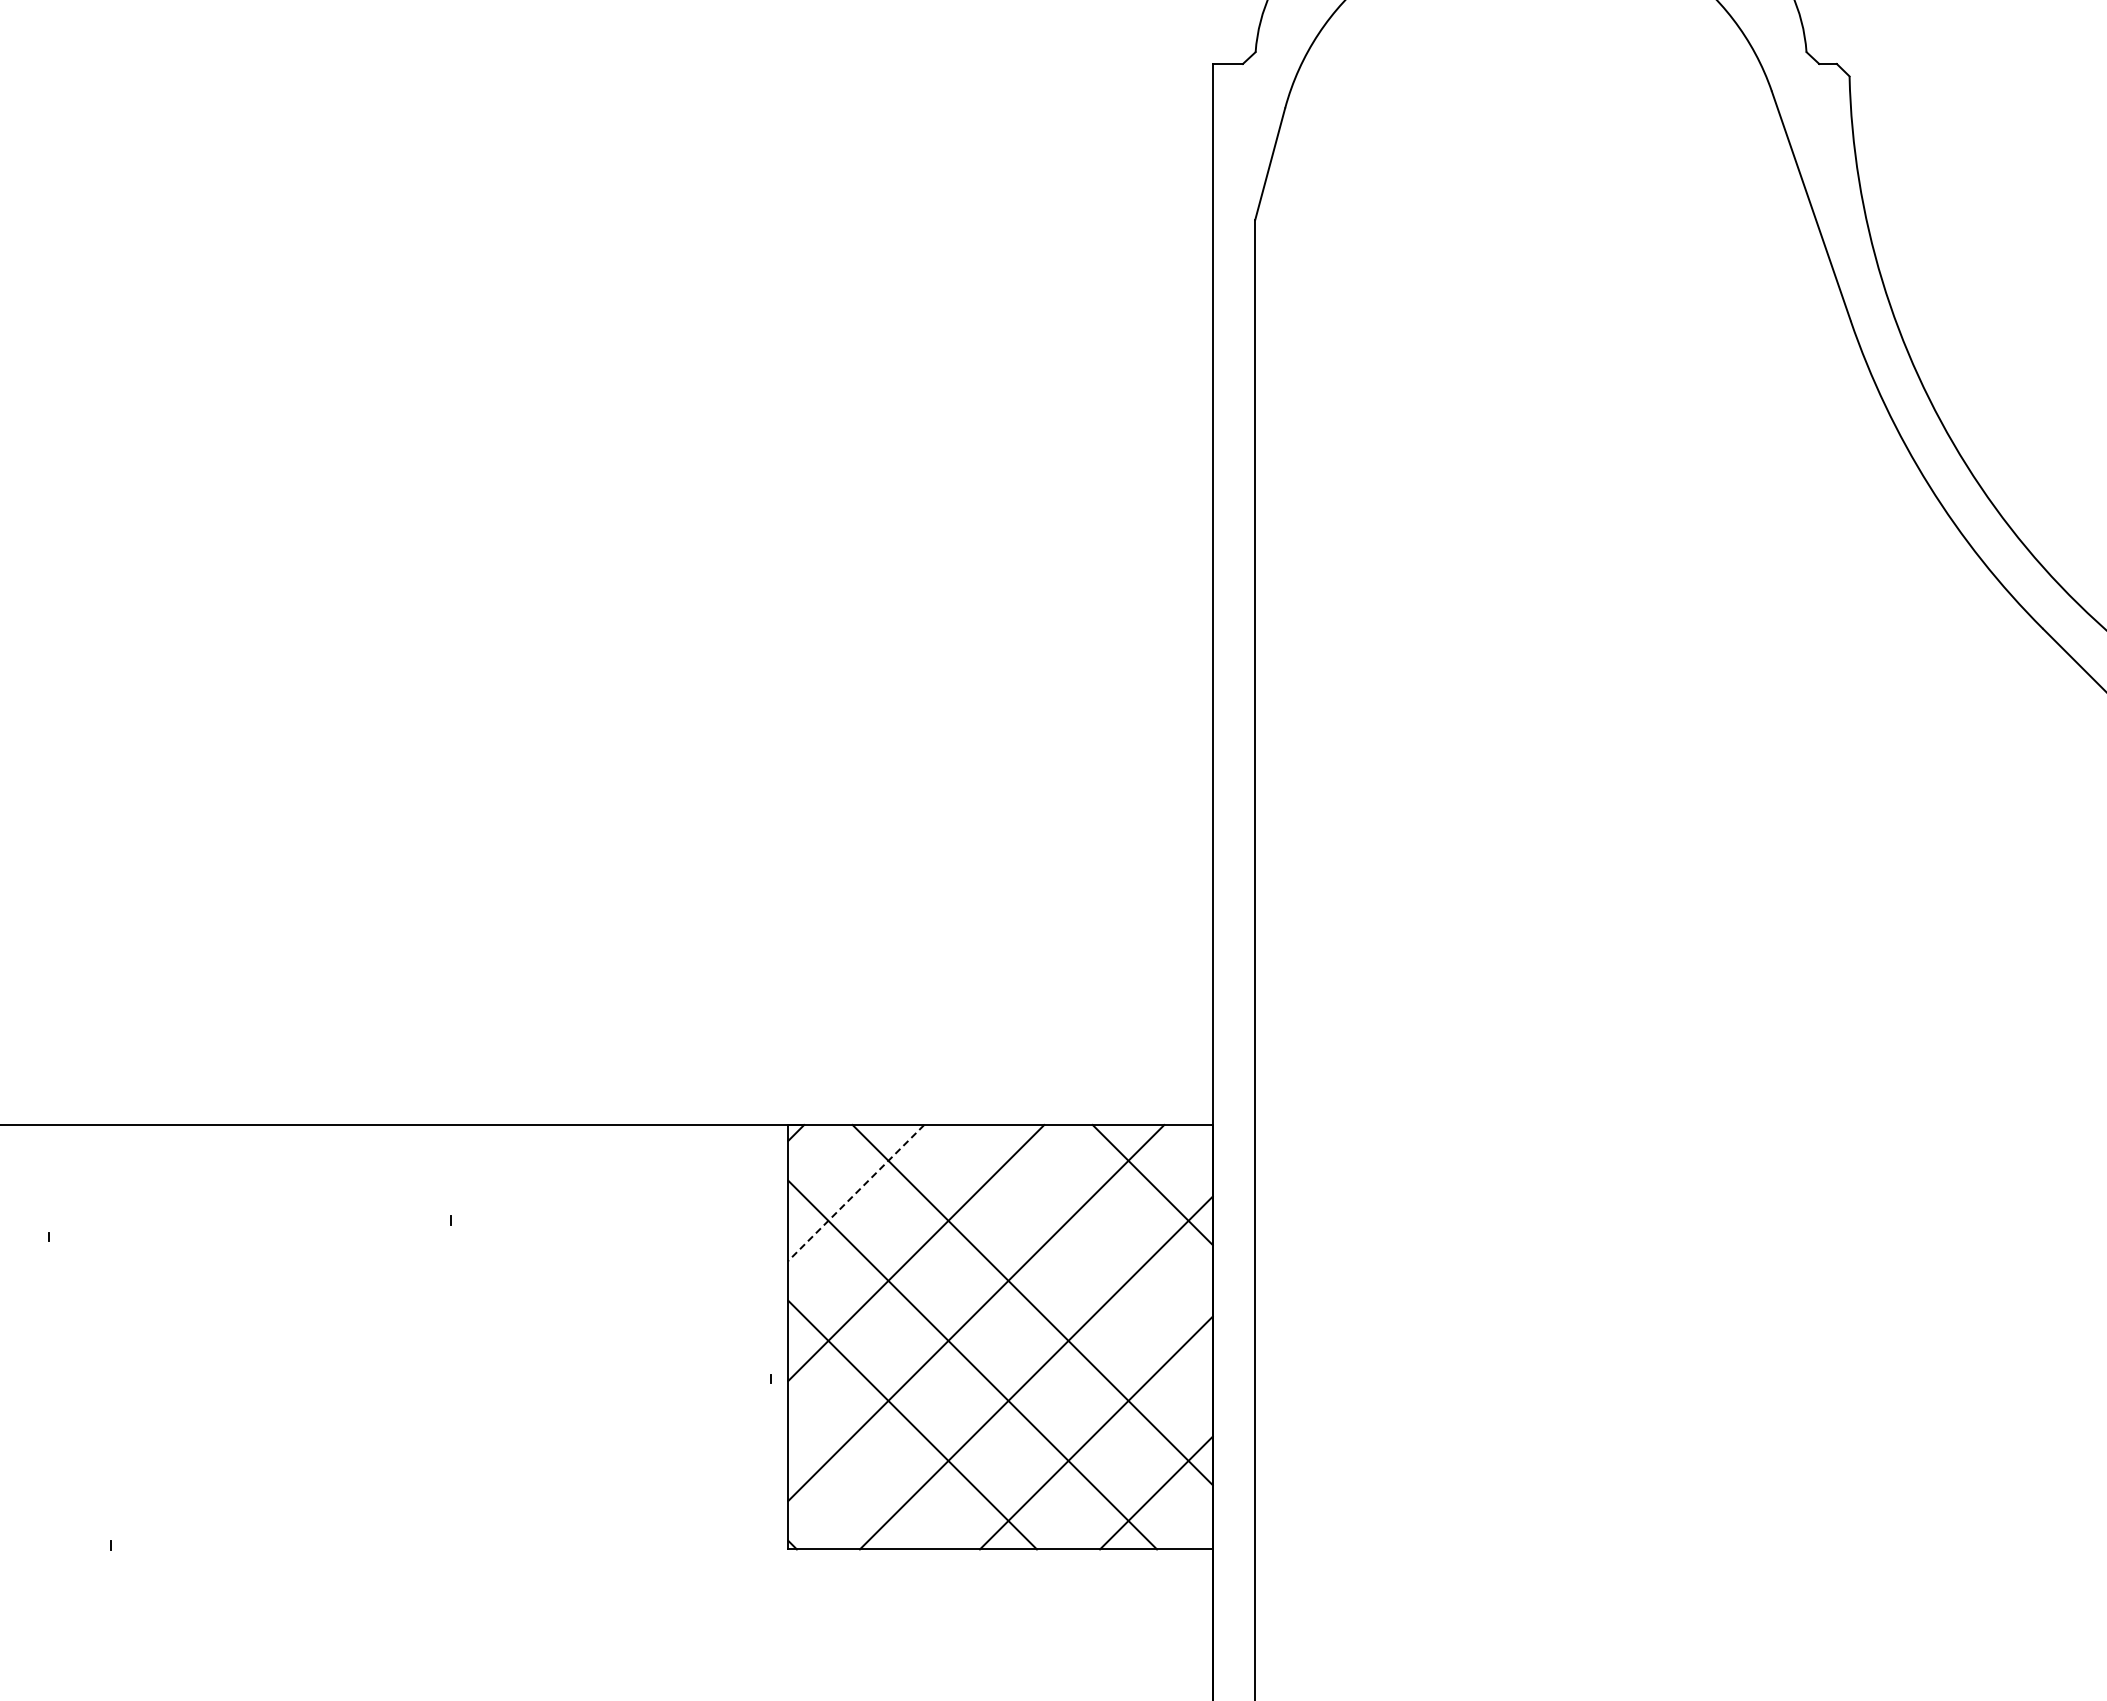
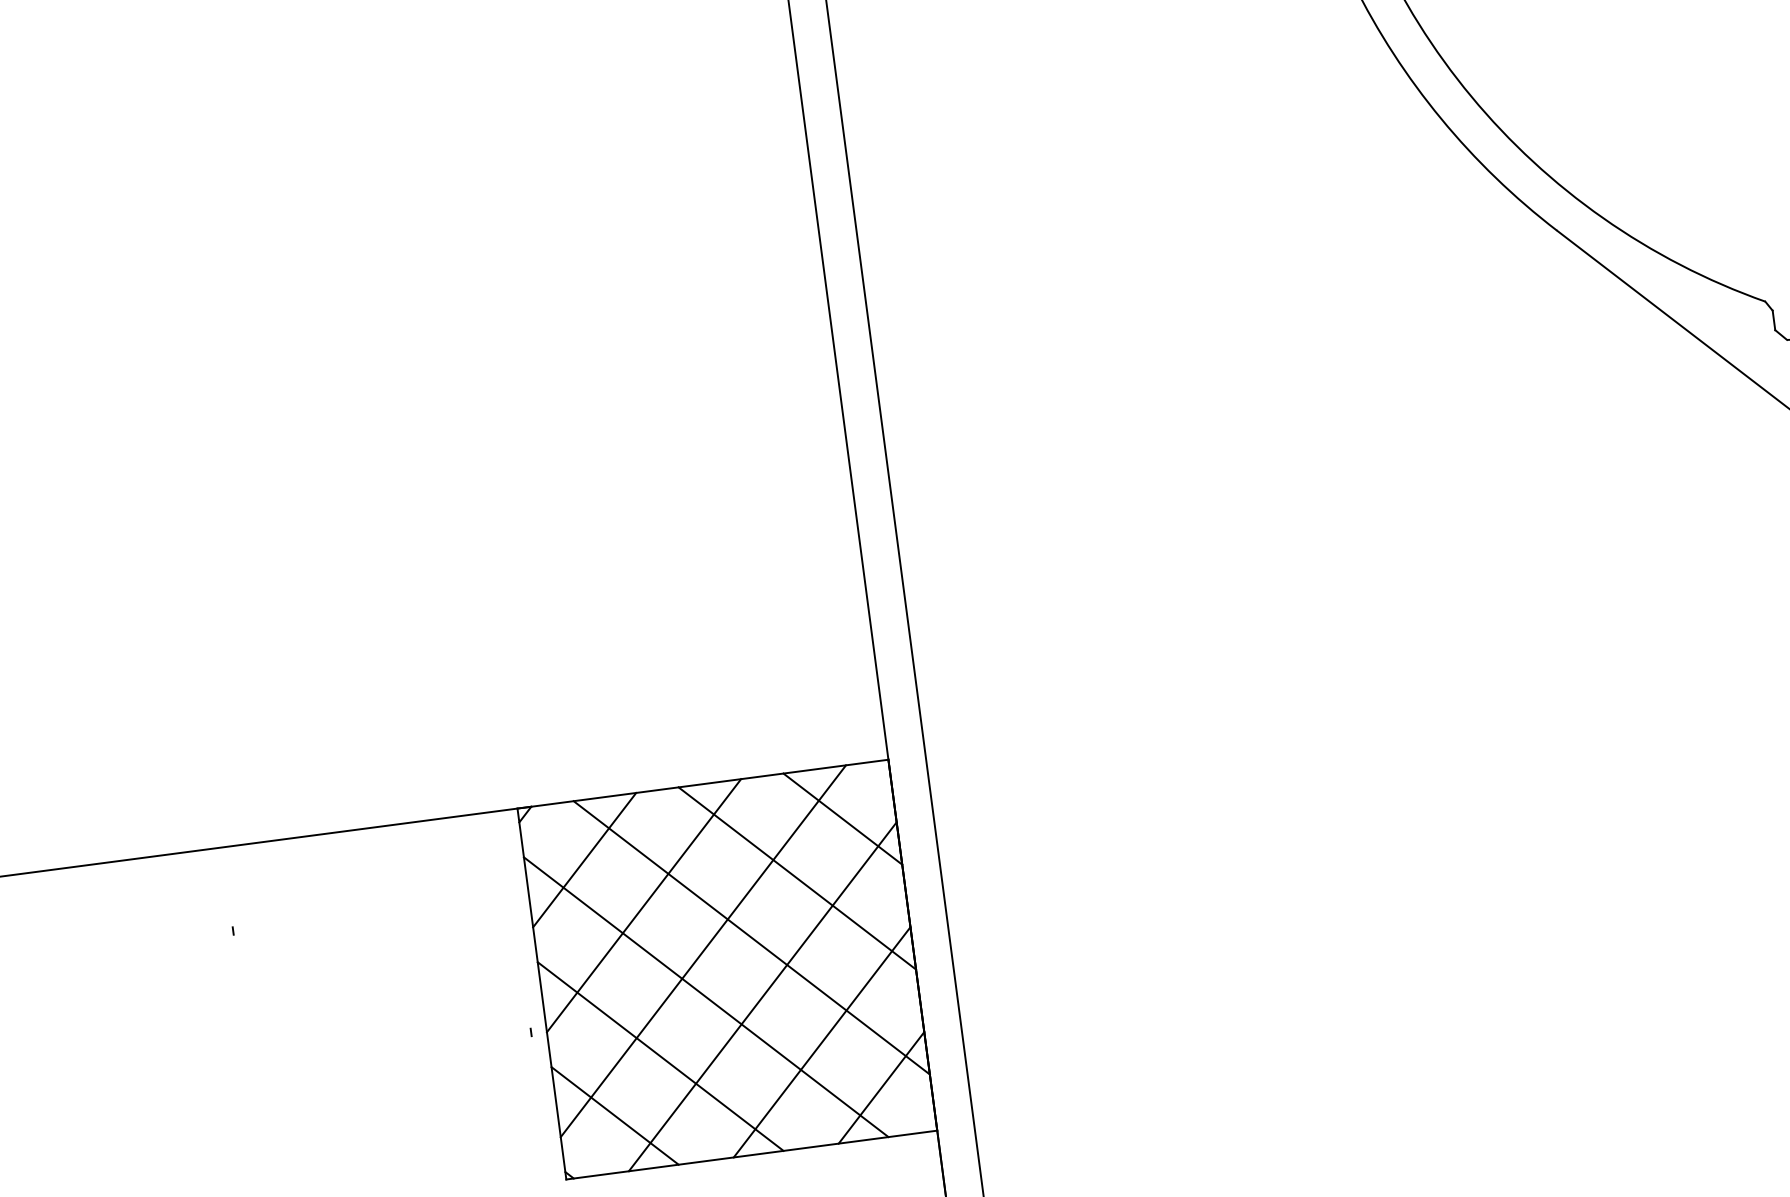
line: (855, 1193) -> (584, 860), dashed -> solid
line: (1092, 1245) -> (797, 878), added
line: (852, 1484) -> (614, 1115), added

